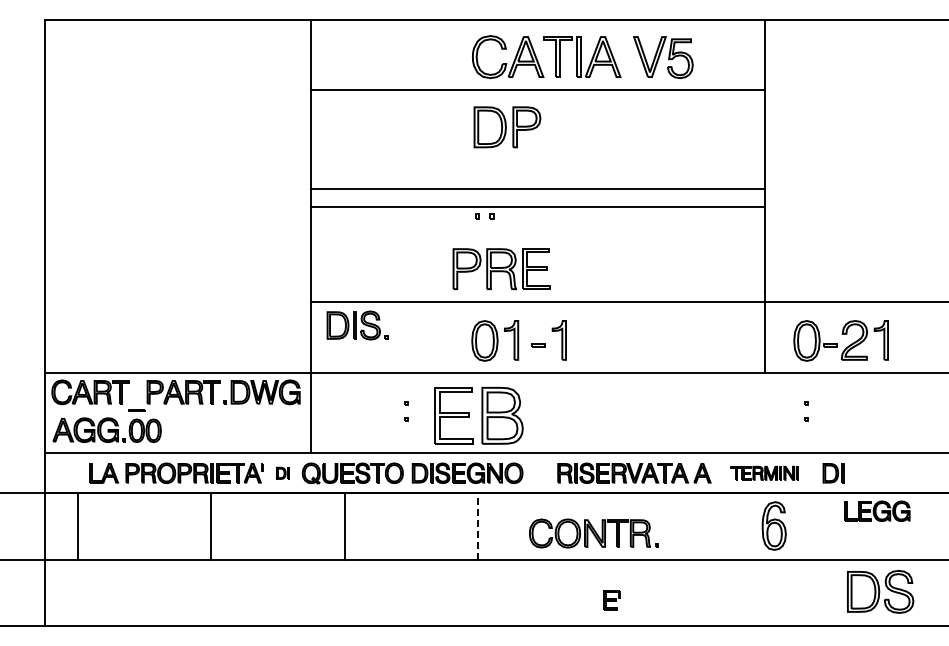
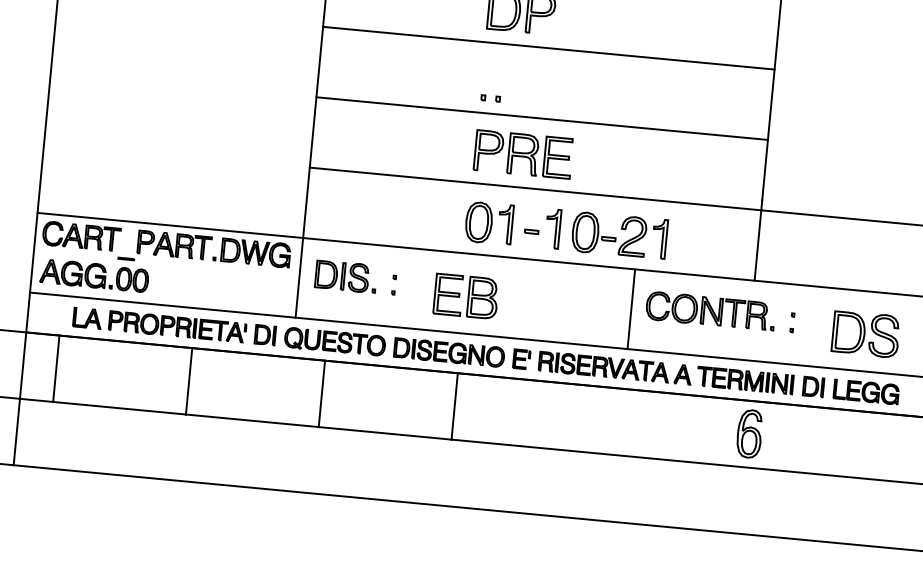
line: (537, 188) -> (548, 47), moved
line: (537, 206) -> (541, 118), moved
part: (501, 269) -> (523, 154), moved
part: (357, 325) -> (345, 276), moved
part: (840, 340) -> (619, 235), moved
line: (644, 413) -> (631, 309), added
part: (479, 415) -> (466, 296), size x0.71
part: (282, 473) -> (265, 335), size x1.67
part: (764, 473) -> (744, 380), size x1.43
part: (877, 510) -> (866, 391), moved
line: (478, 525) -> (455, 405), dashed -> solid
part: (593, 533) -> (710, 311), moved
part: (880, 591) -> (865, 333), moved
part: (611, 600) -> (520, 359), moved

